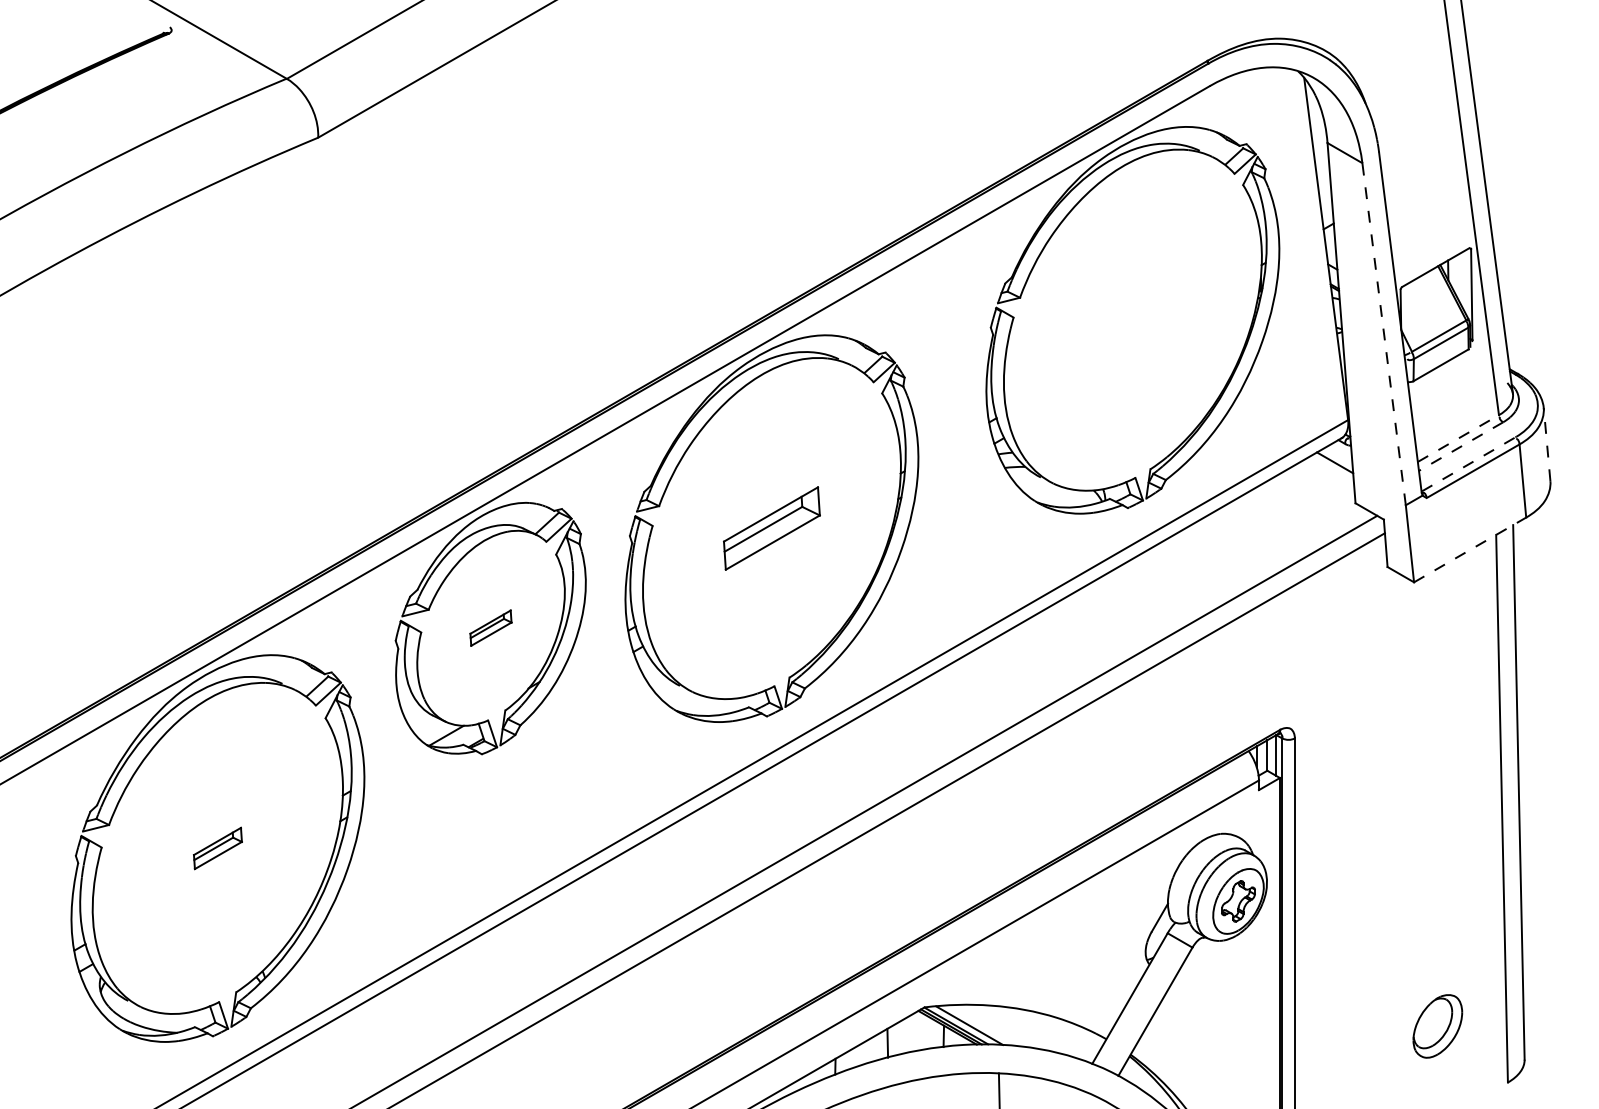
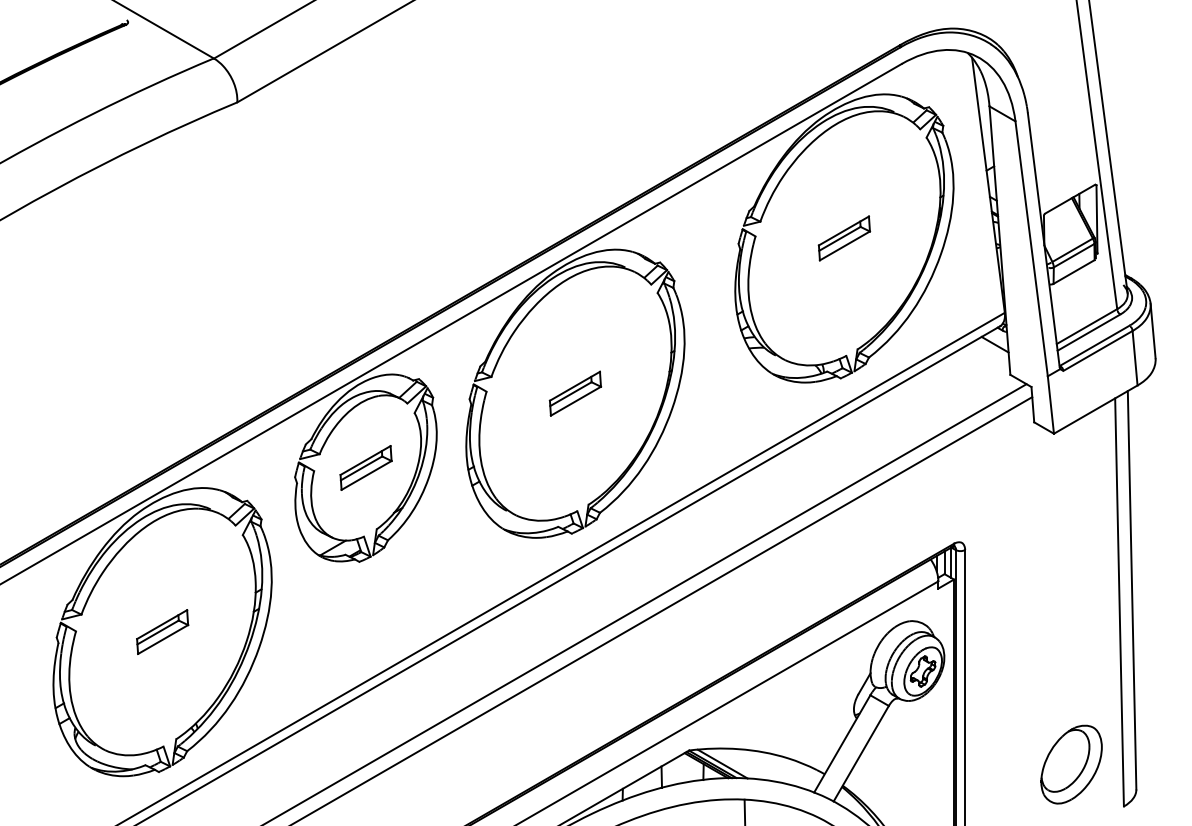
part: (1132, 319) -> (844, 237), added
line: (1384, 333) -> (1031, 248), dashed -> solid
line: (1458, 438) -> (1087, 326), dashed -> solid
line: (1547, 444) -> (1153, 331), dashed -> solid
line: (1461, 446) -> (1089, 332), dashed -> solid
line: (1468, 464) -> (1094, 345), dashed -> solid
part: (771, 528) -> (575, 393), size x0.71
line: (1470, 549) -> (1096, 409), dashed -> solid
part: (490, 627) -> (365, 467), size x1.67
part: (217, 848) -> (162, 632), size x1.43
part: (1437, 1026) -> (1071, 764), size x1.67

